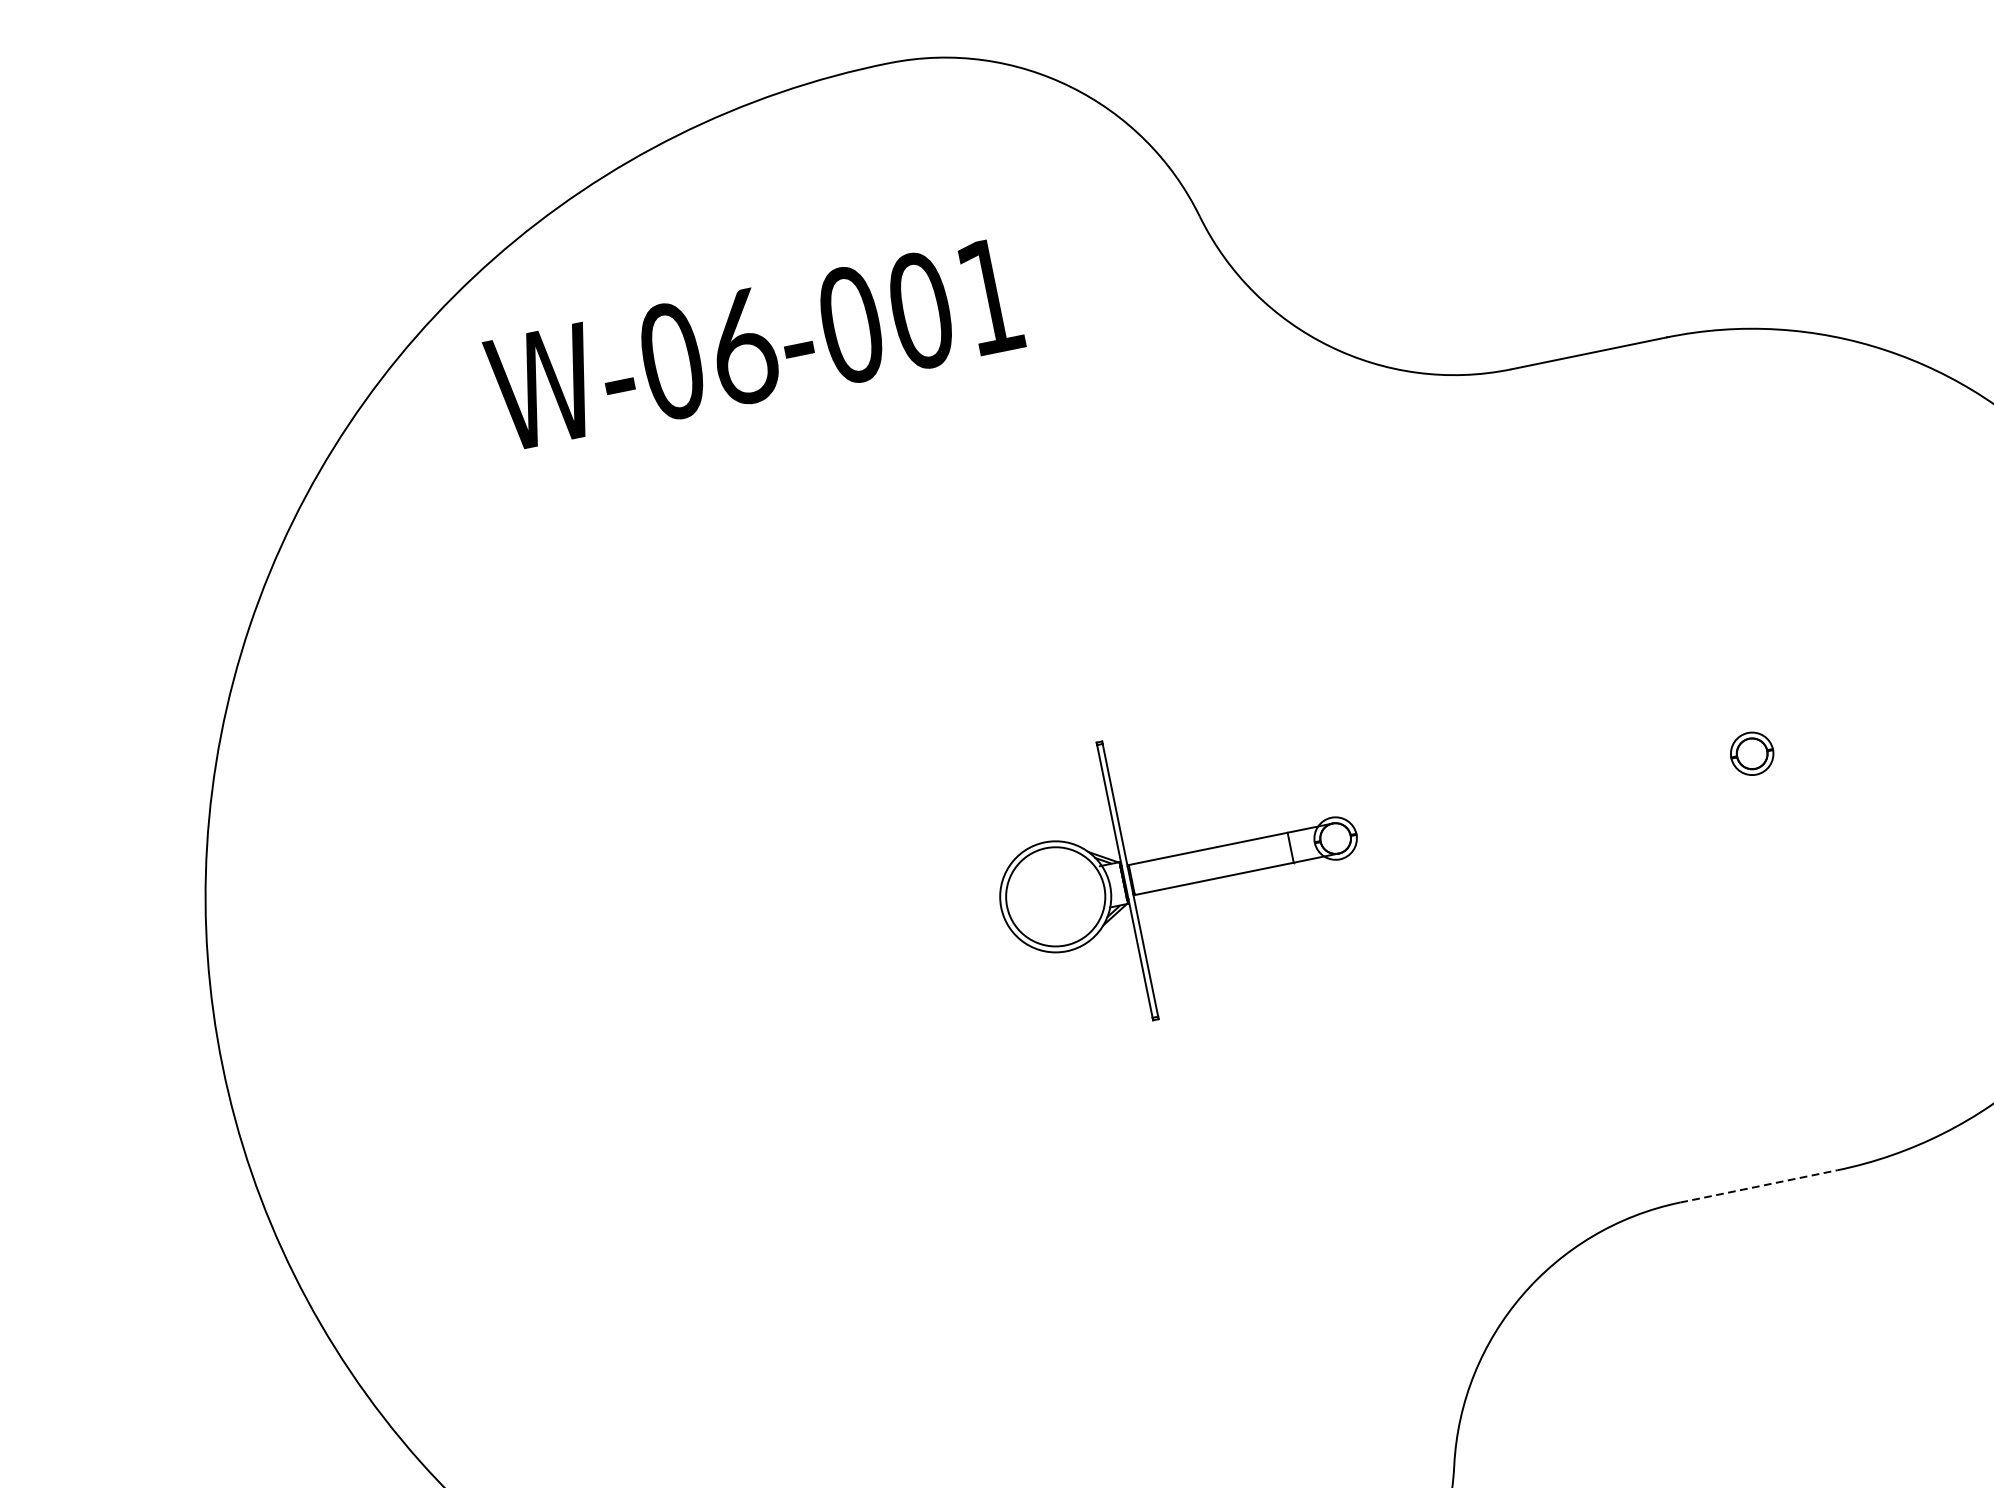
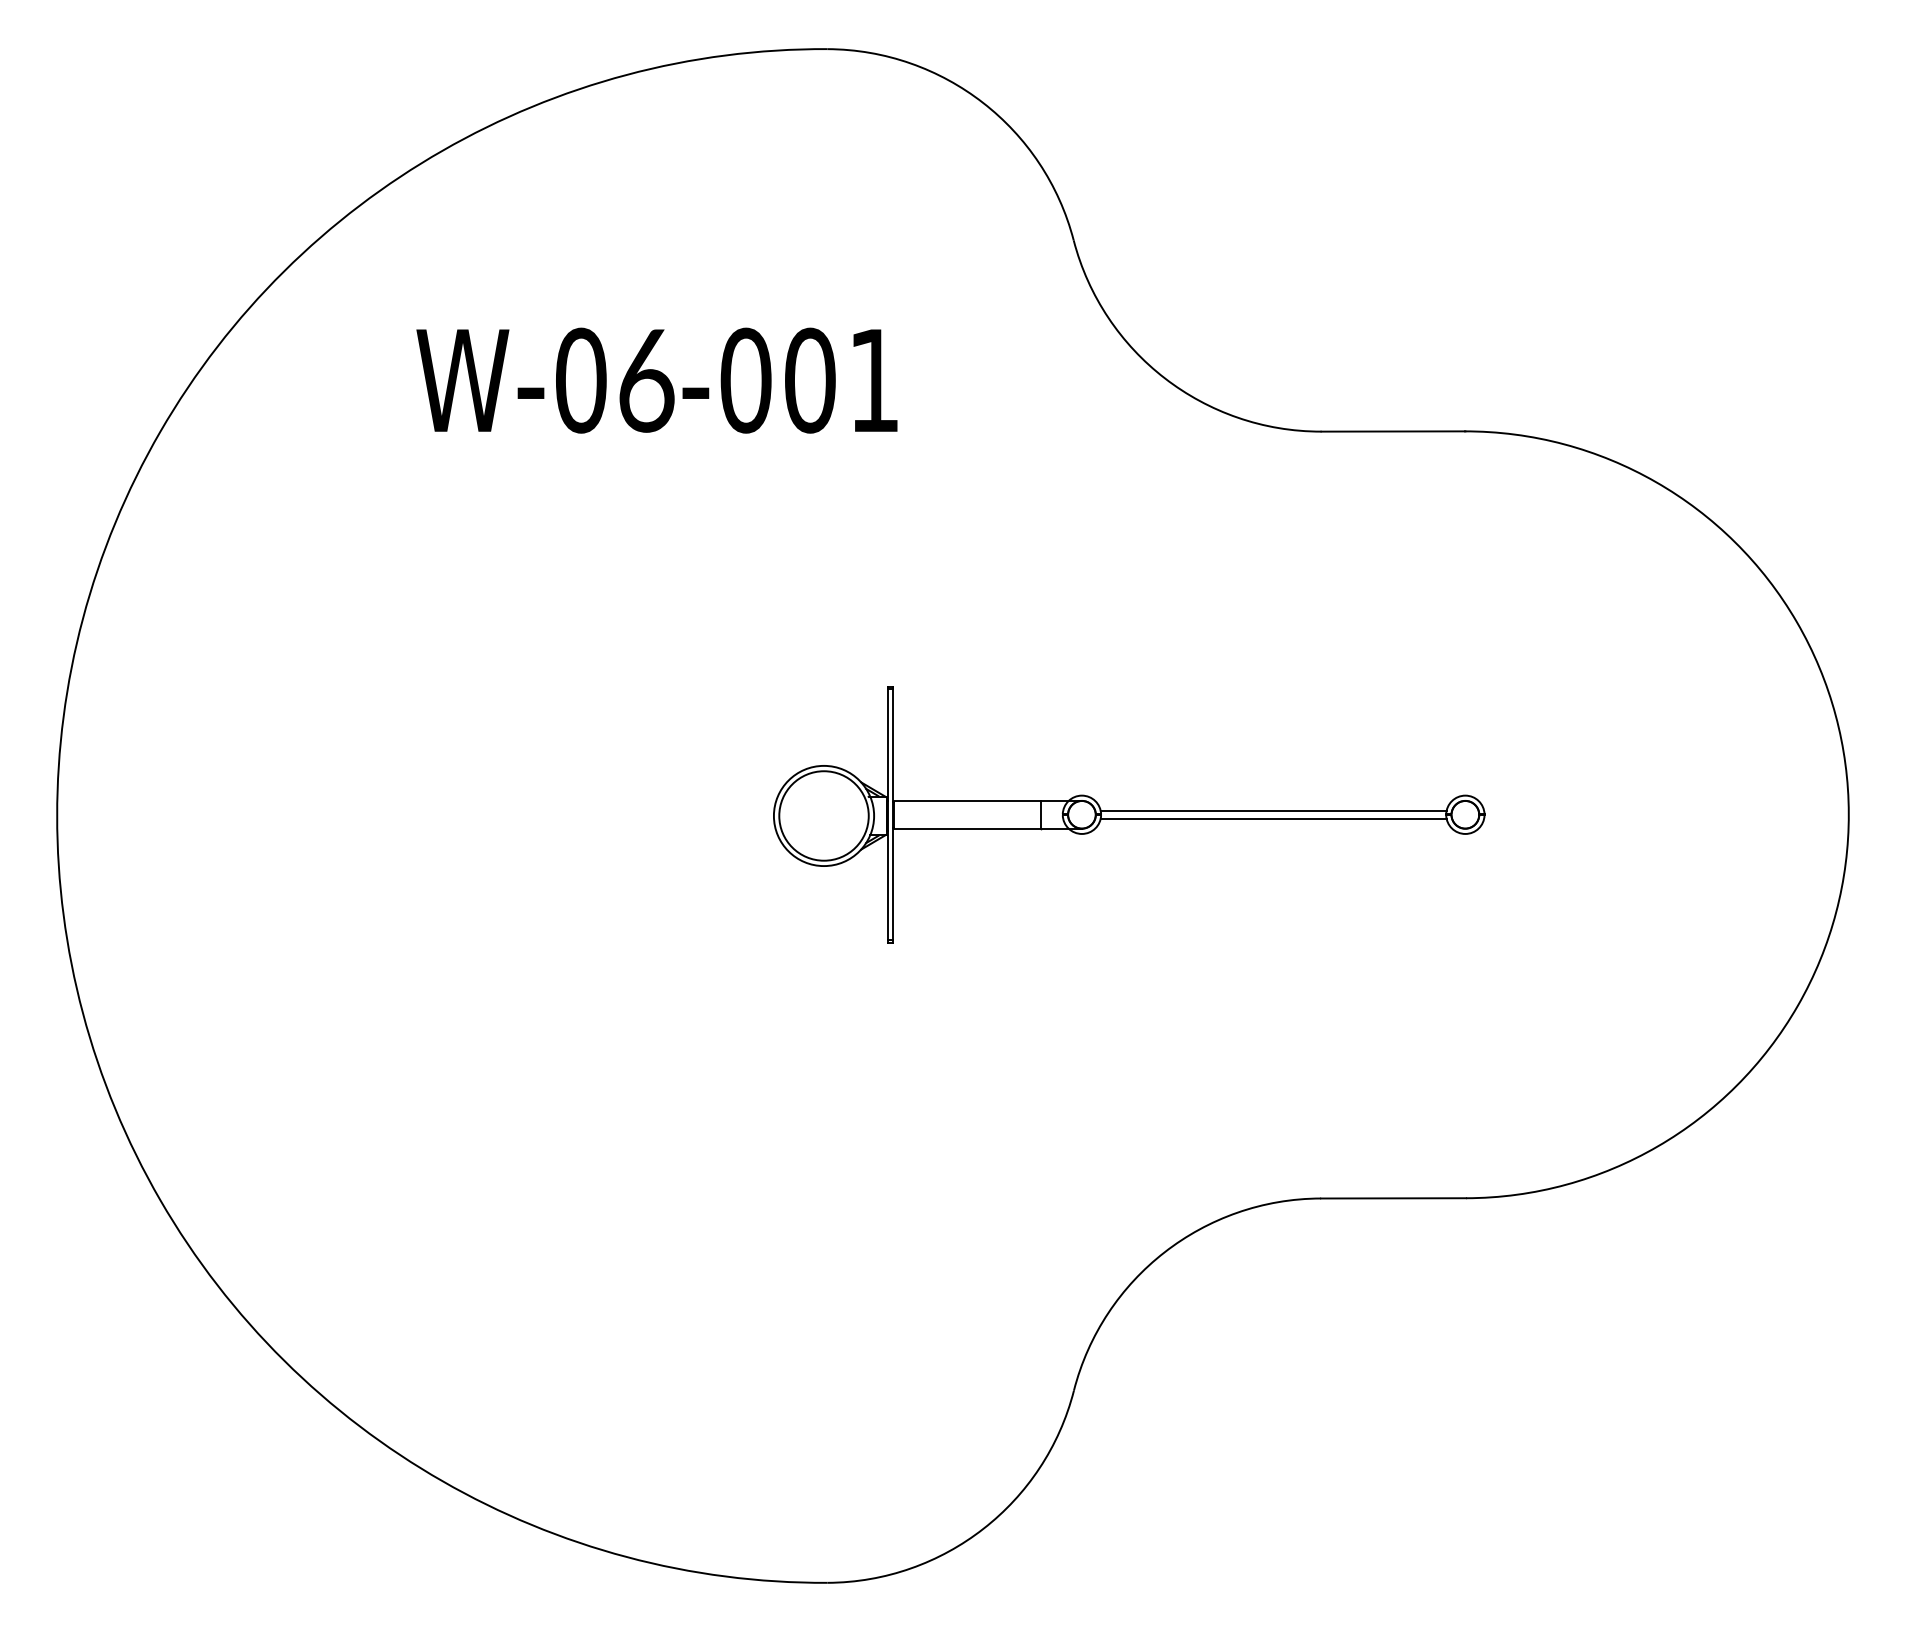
text: (753, 344) -> (656, 380), moved
line: (1542, 791) -> (1273, 810), added
line: (1544, 800) -> (1273, 818), added
line: (1759, 1186) -> (1394, 1198), dashed -> solid

